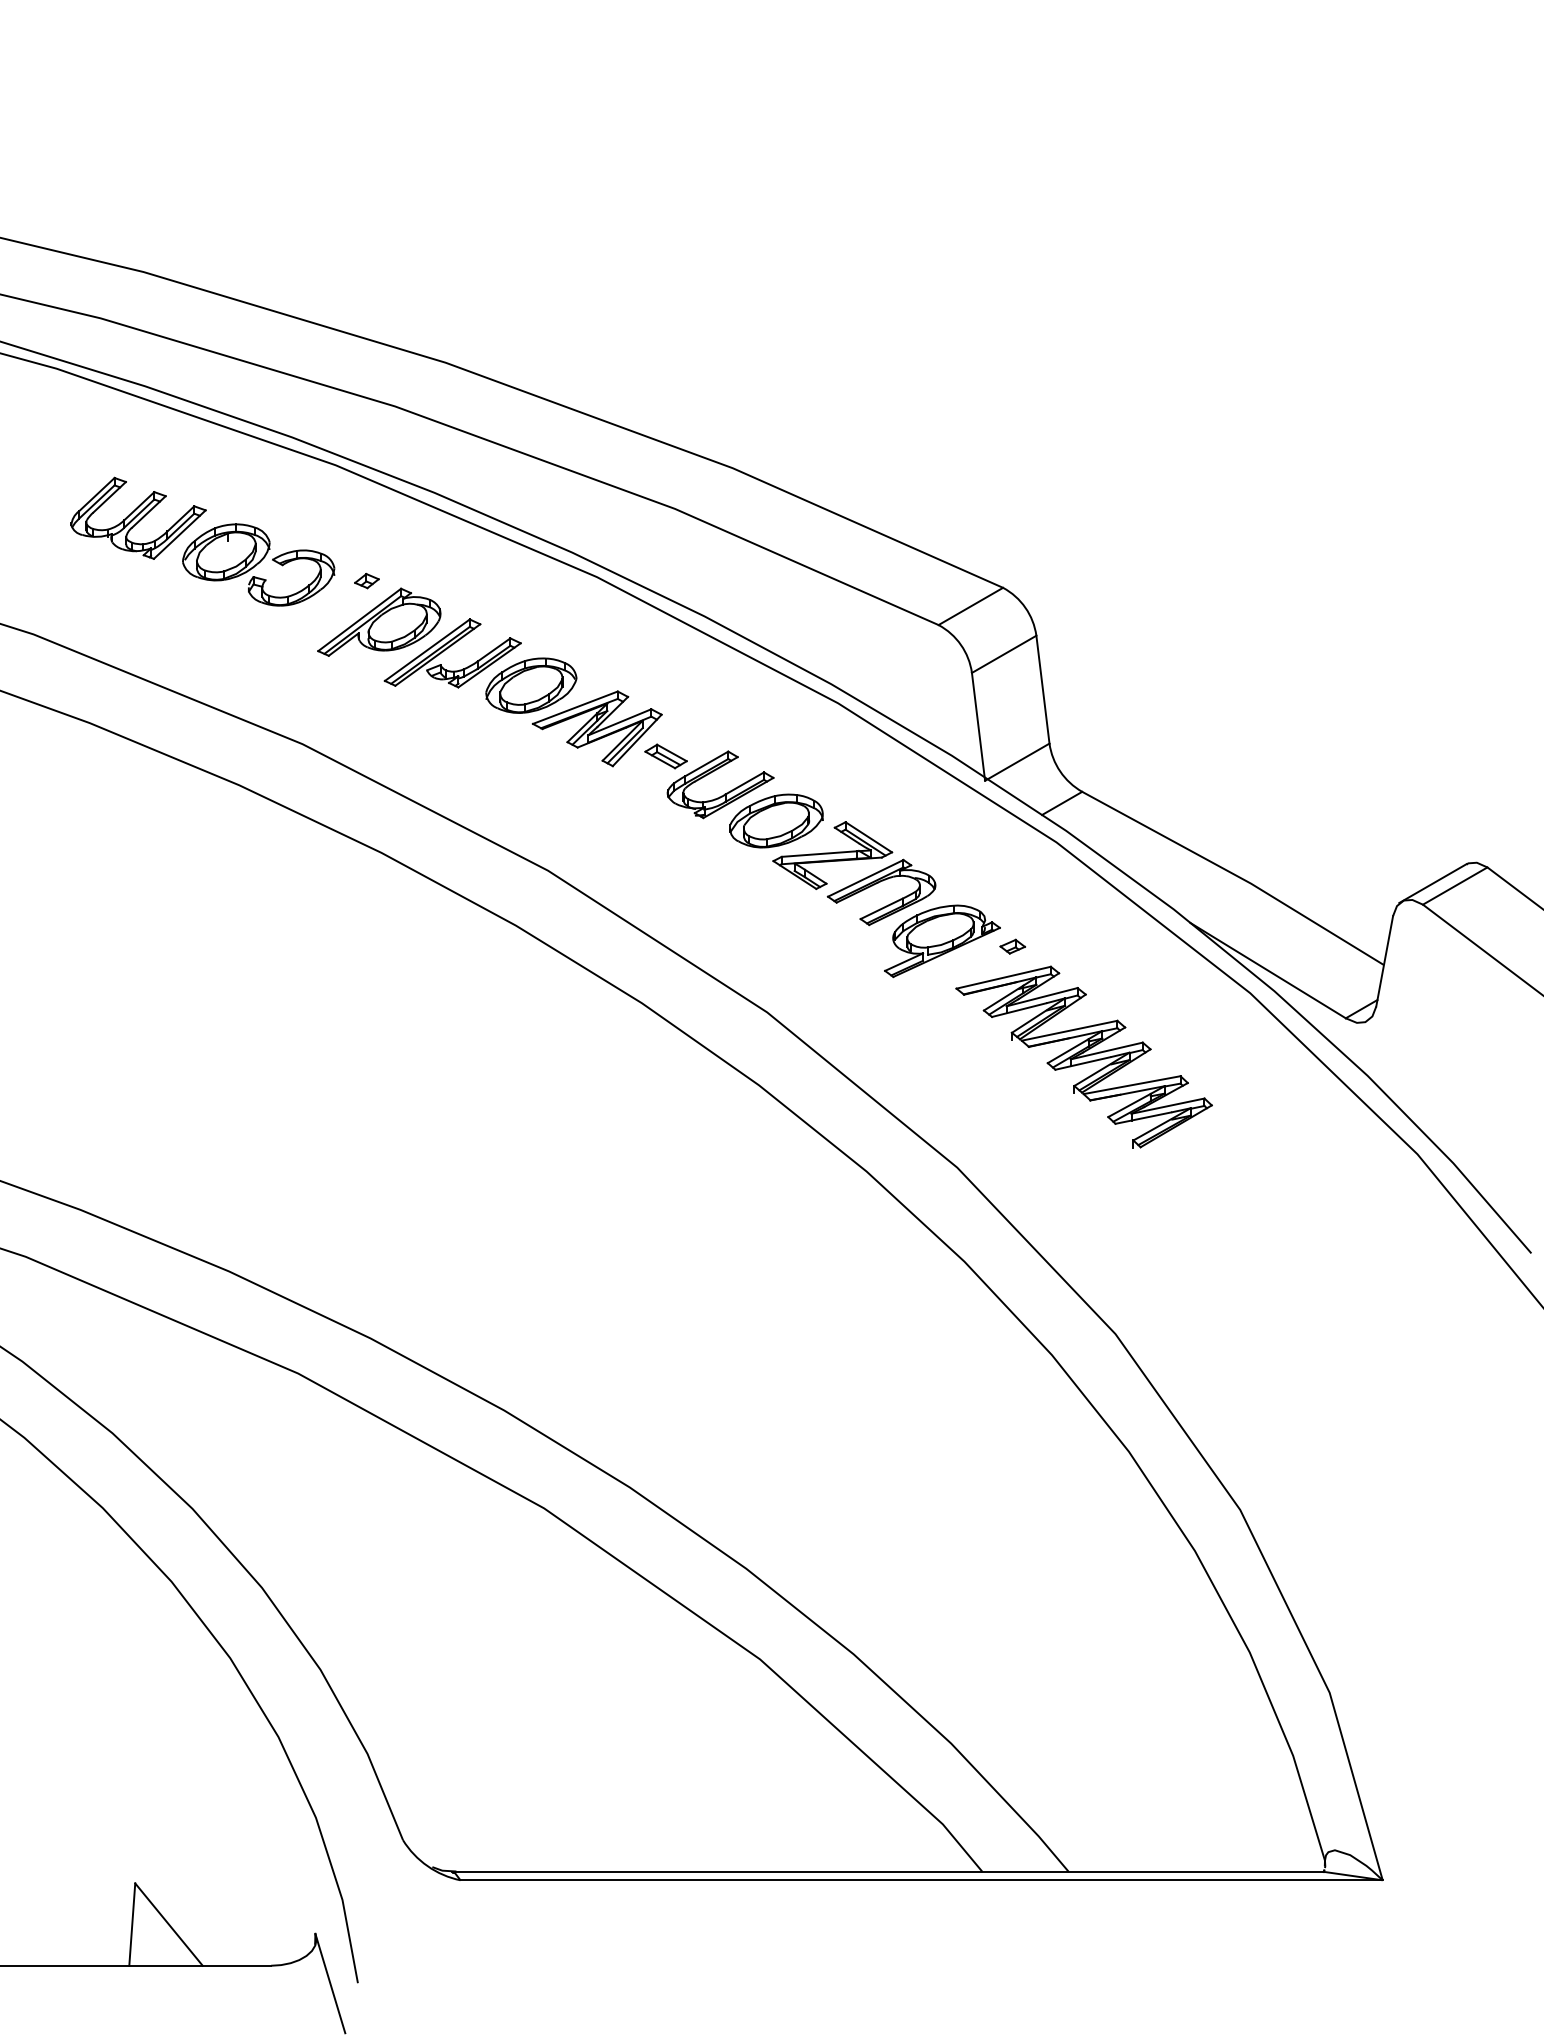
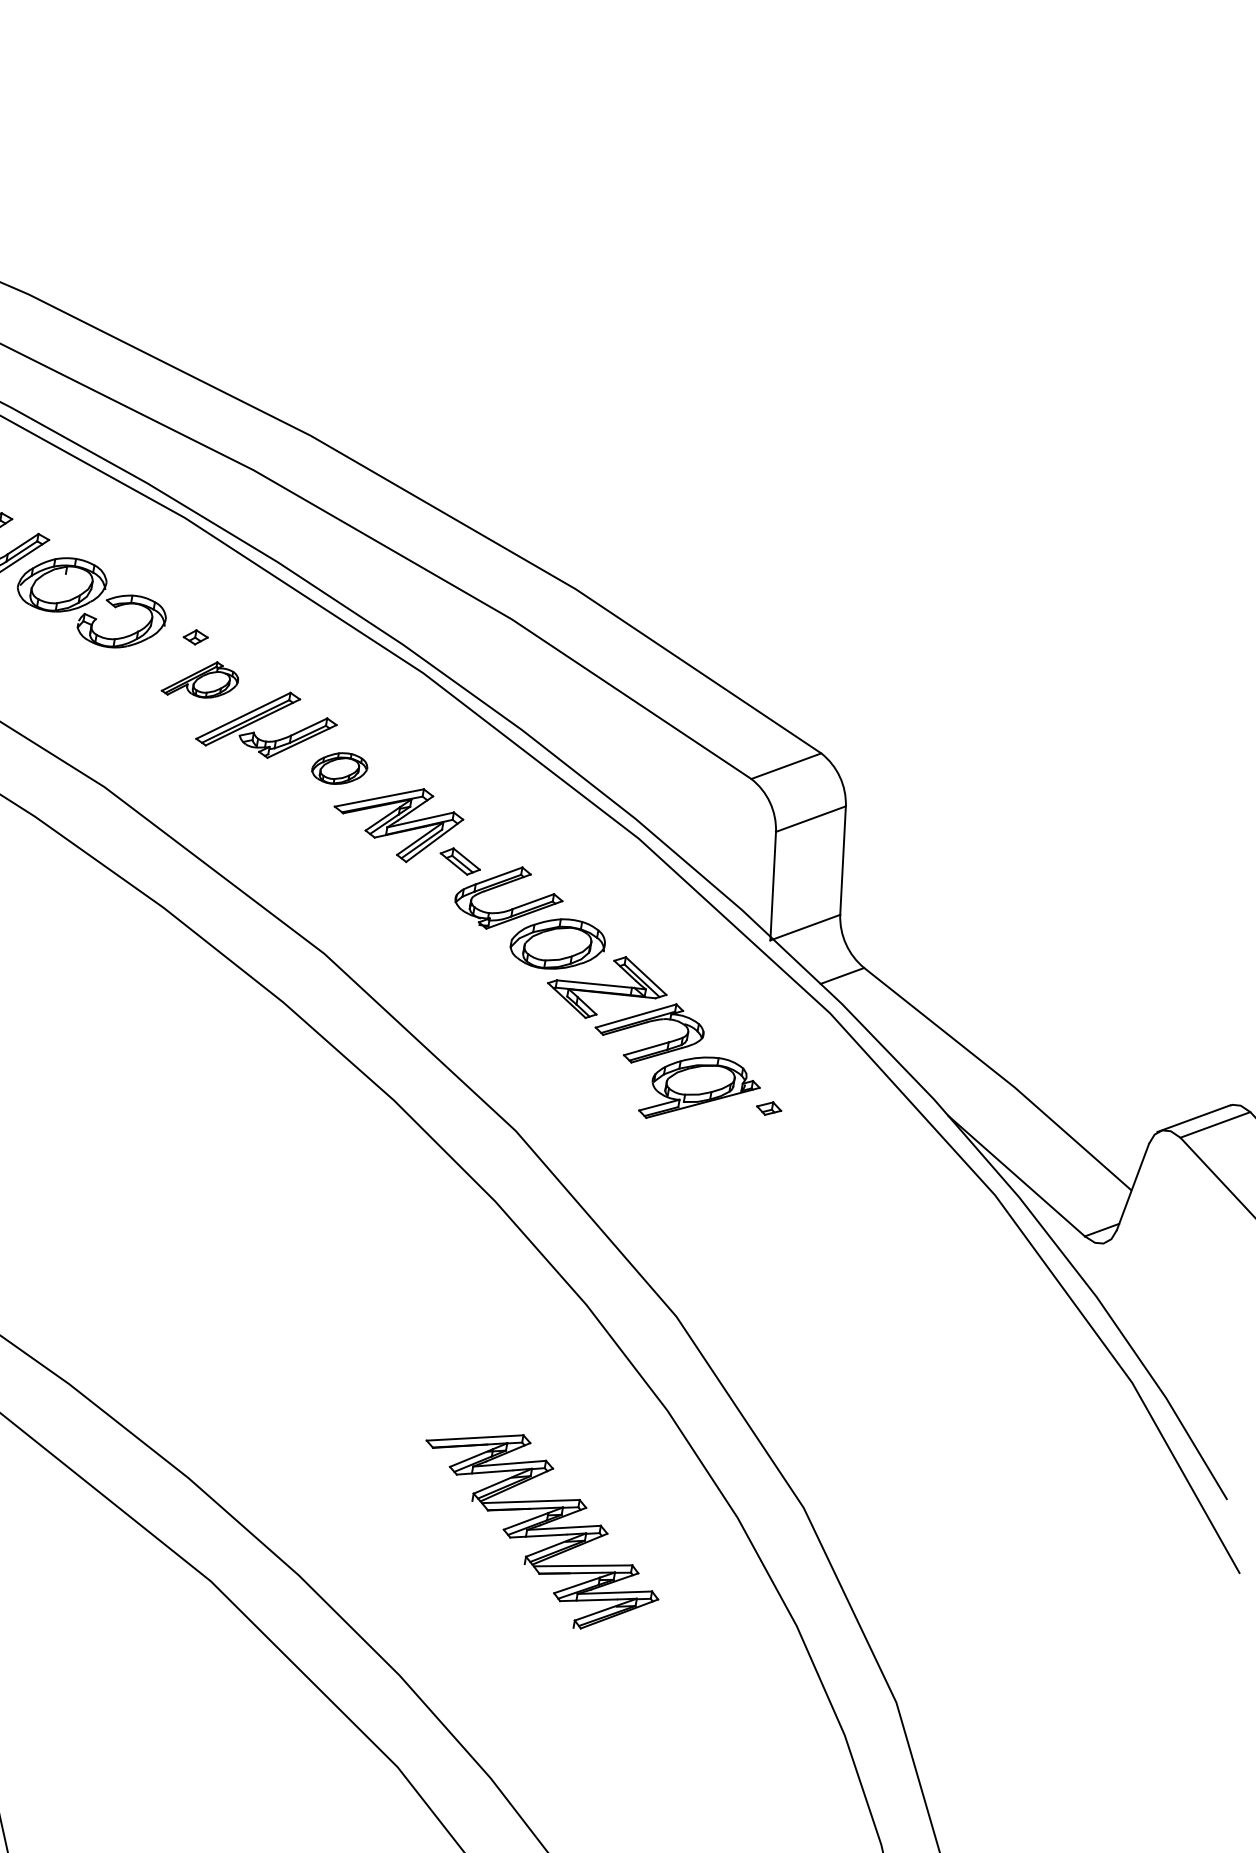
part: (379, 621) -> (201, 679), size x0.6
part: (531, 685) -> (339, 768), size x0.6
part: (1083, 1056) -> (540, 1529), moved

